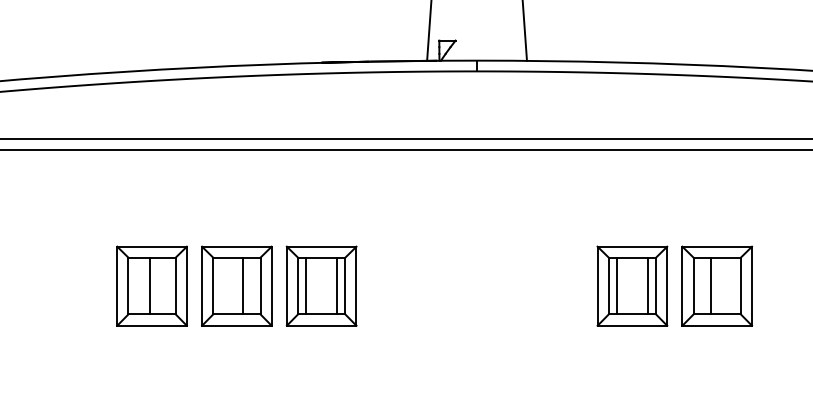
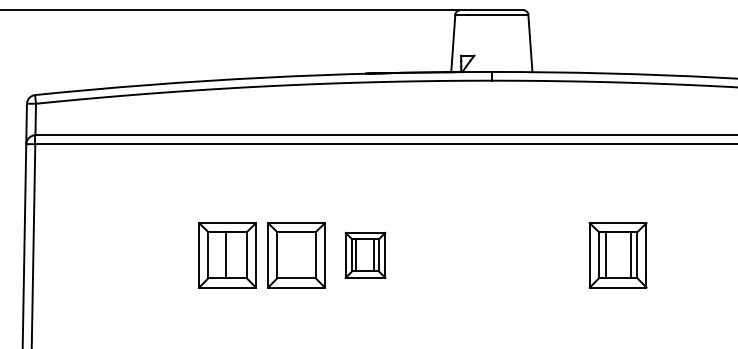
line: (242, 286) -> (301, 255), removed
part: (321, 286) -> (365, 255), size x0.7
part: (716, 286) -> (686, 255), removed

